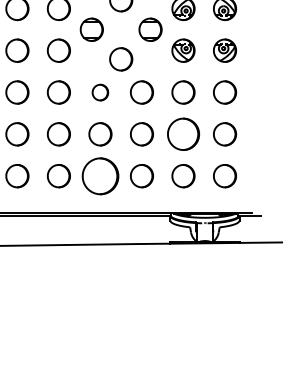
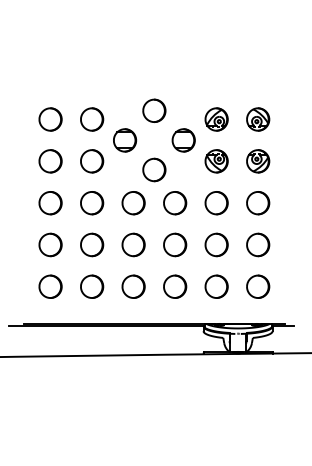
part: (100, 92) -> (133, 203), size x1.43
part: (183, 133) -> (216, 244), size x0.71
part: (100, 175) -> (133, 286), size x0.62

